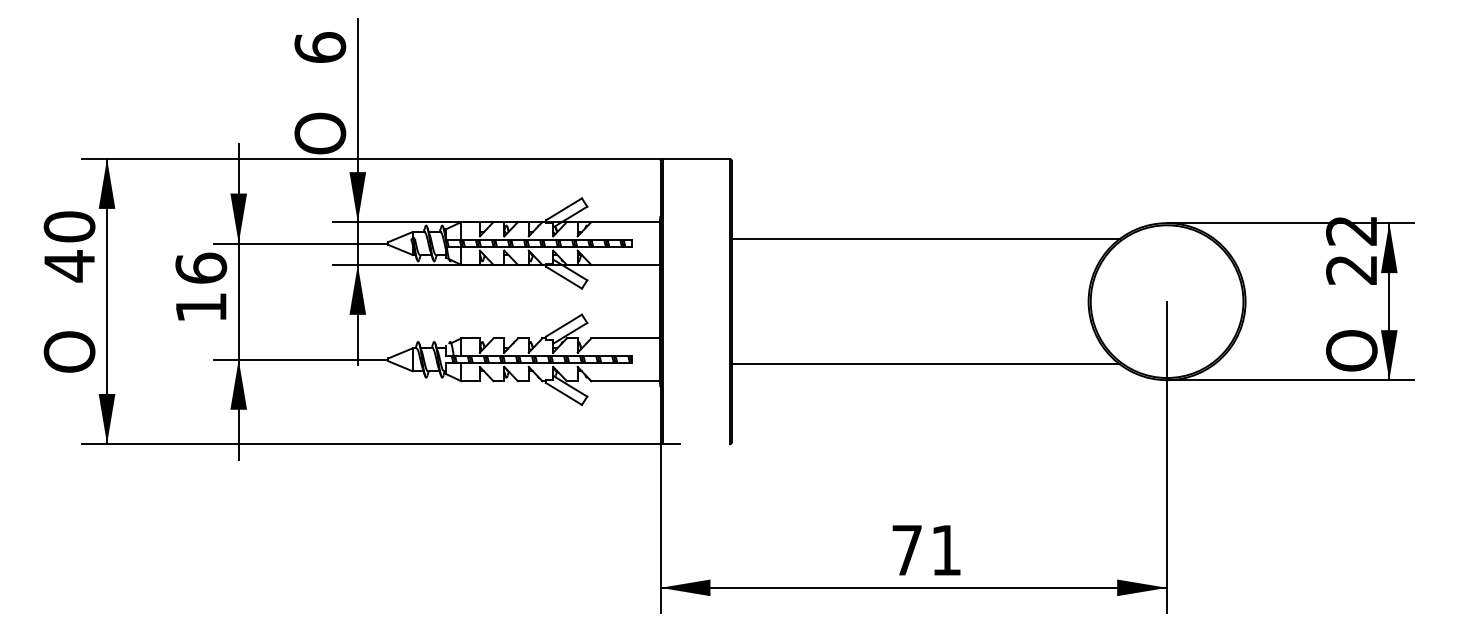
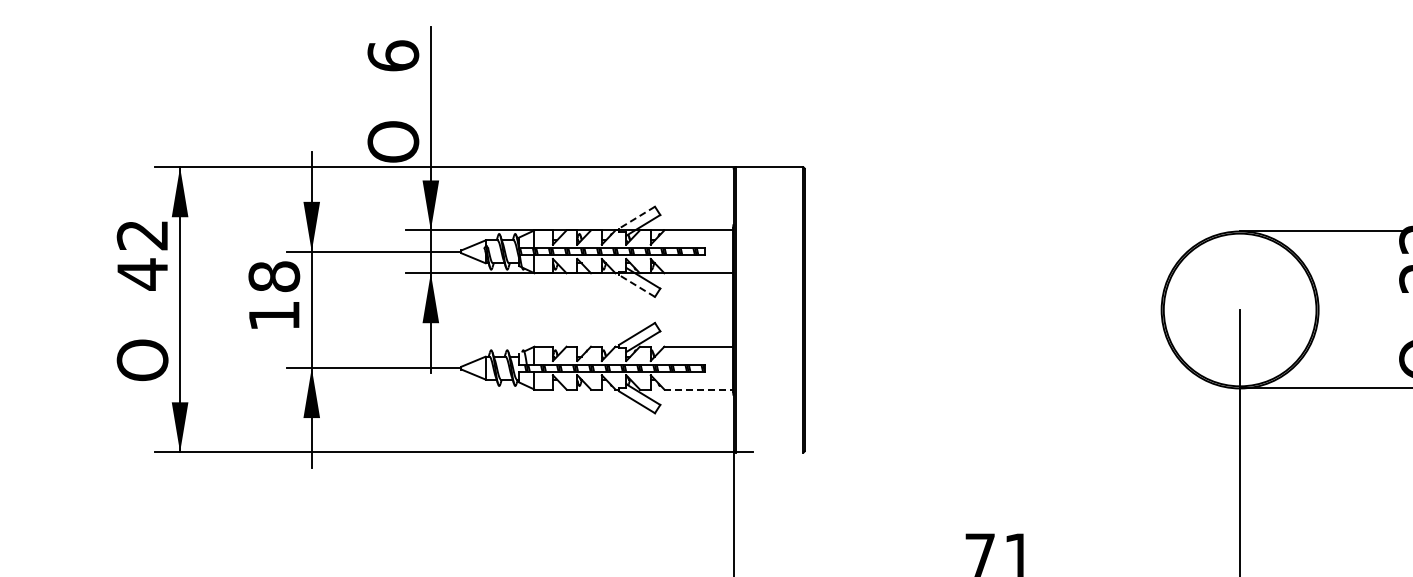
line: (563, 209) -> (636, 217), solid -> dashed
text: (69, 226) -> (142, 234), 40 -> 42
line: (925, 239) -> (998, 247), removed
text: (201, 267) -> (274, 275), 16 -> 18
line: (563, 277) -> (636, 285), solid -> dashed
line: (925, 364) -> (998, 372), removed
line: (626, 381) -> (699, 389), solid -> dashed

